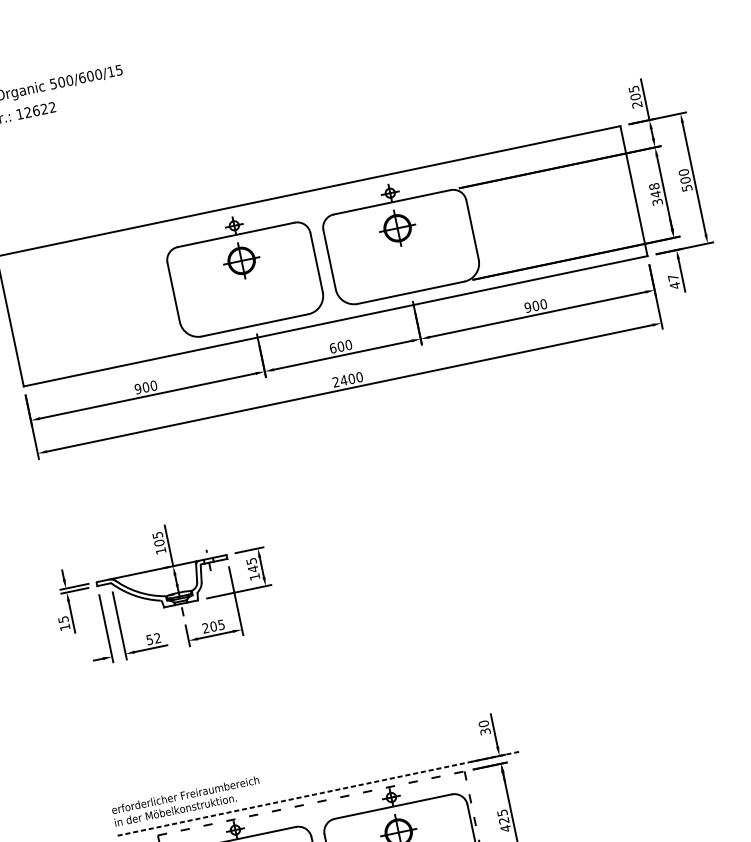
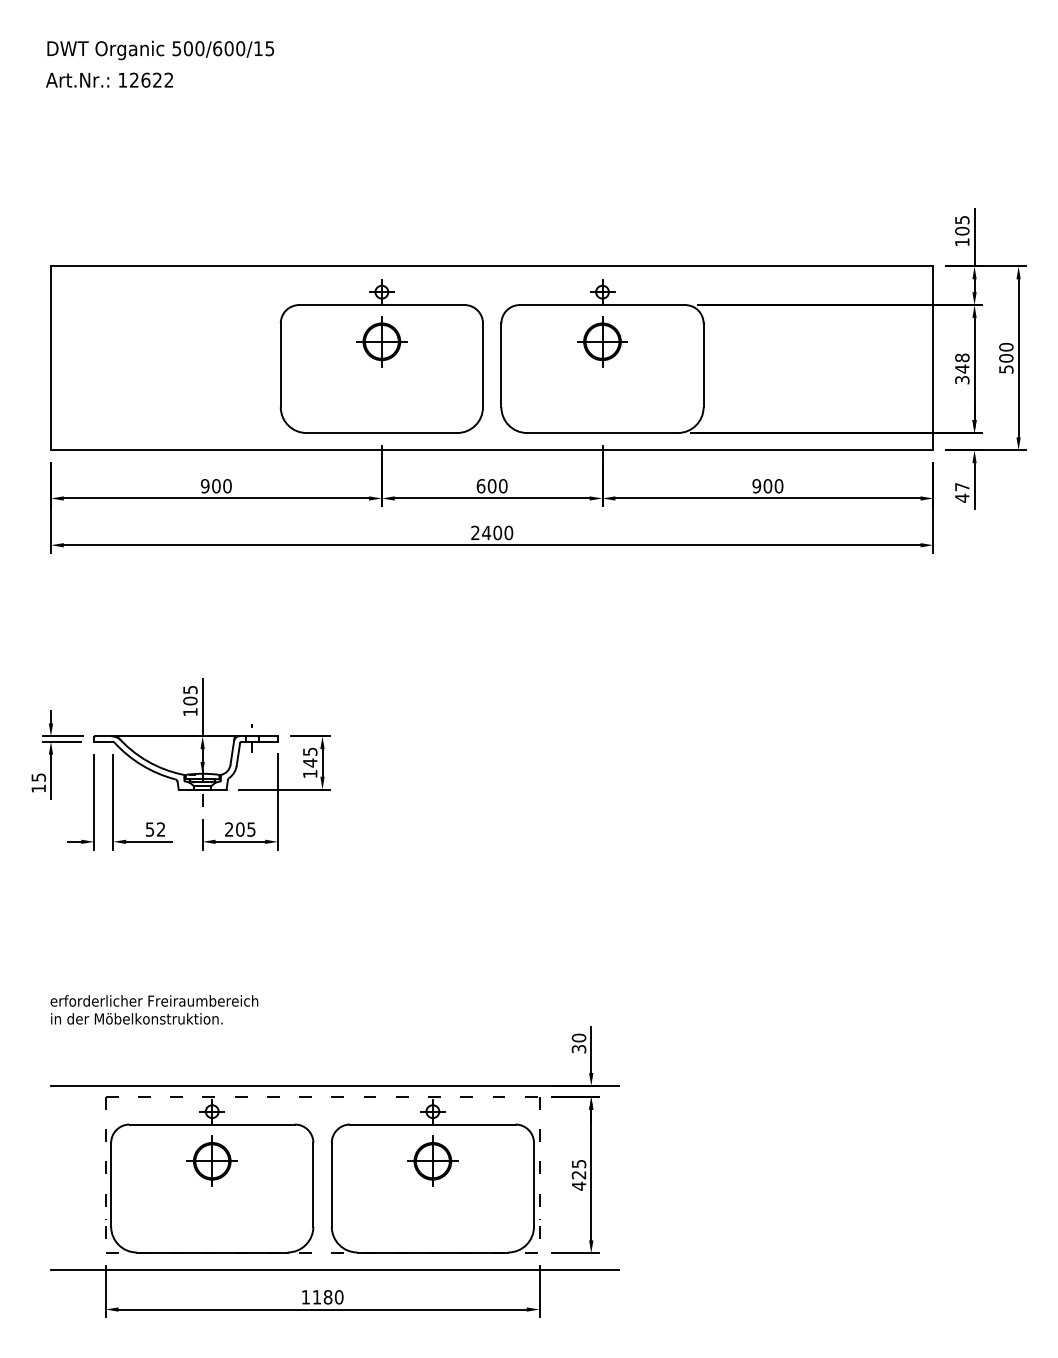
text: (637, 104) -> (962, 242), 205 -> 105
line: (318, 793) -> (335, 1085), dashed -> solid
text: (186, 801) -> (154, 1009), moved

